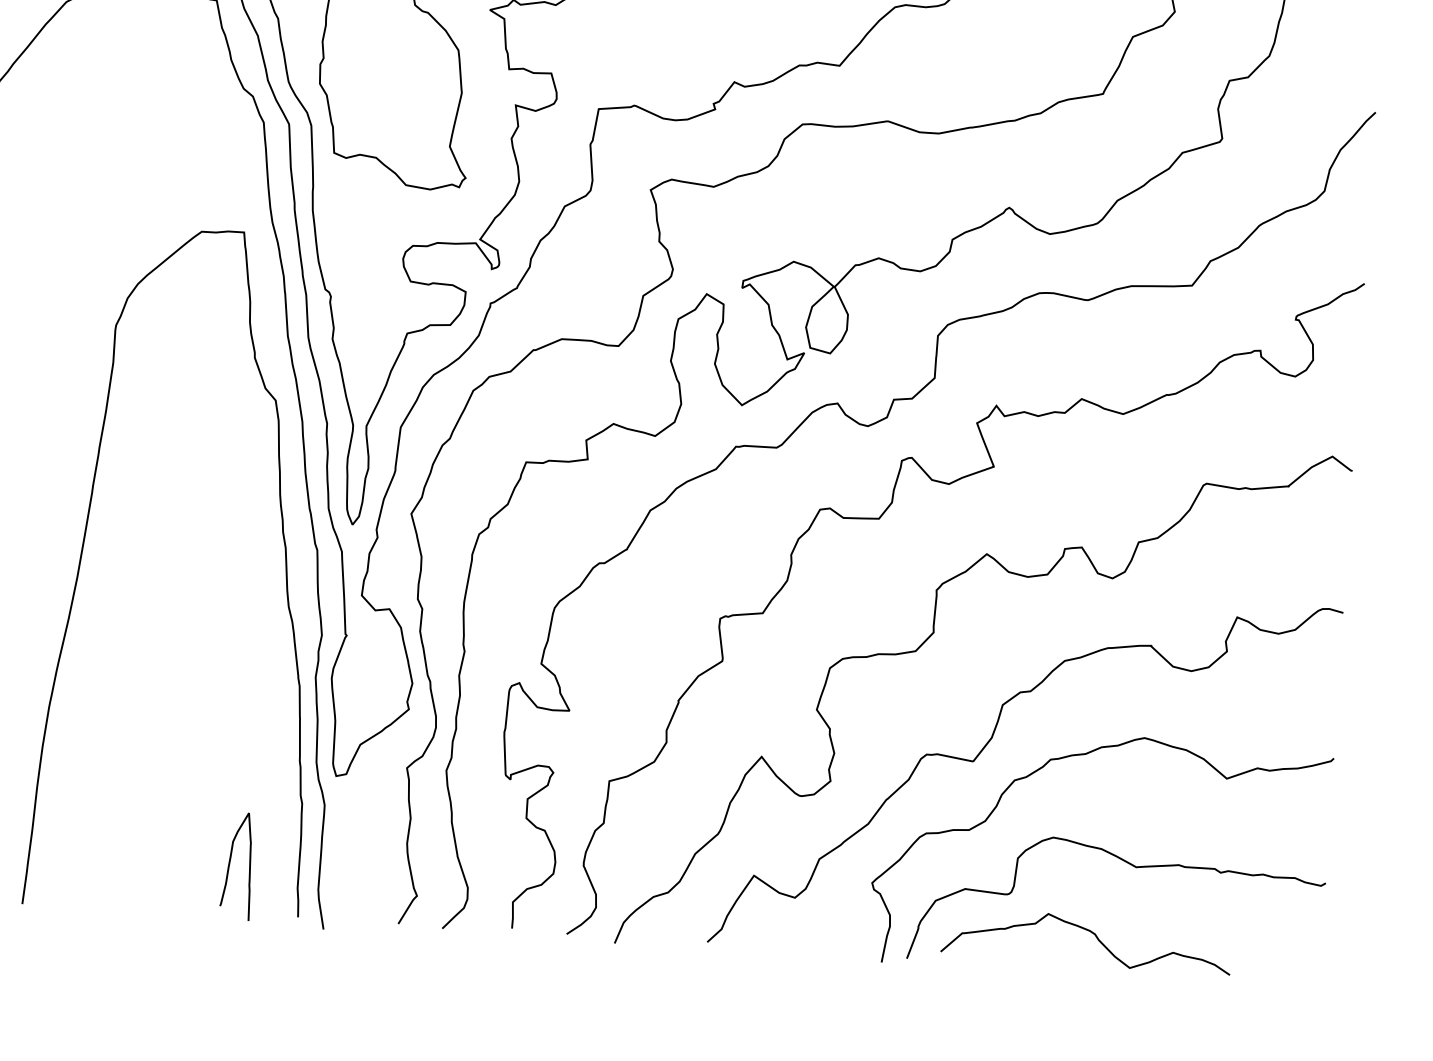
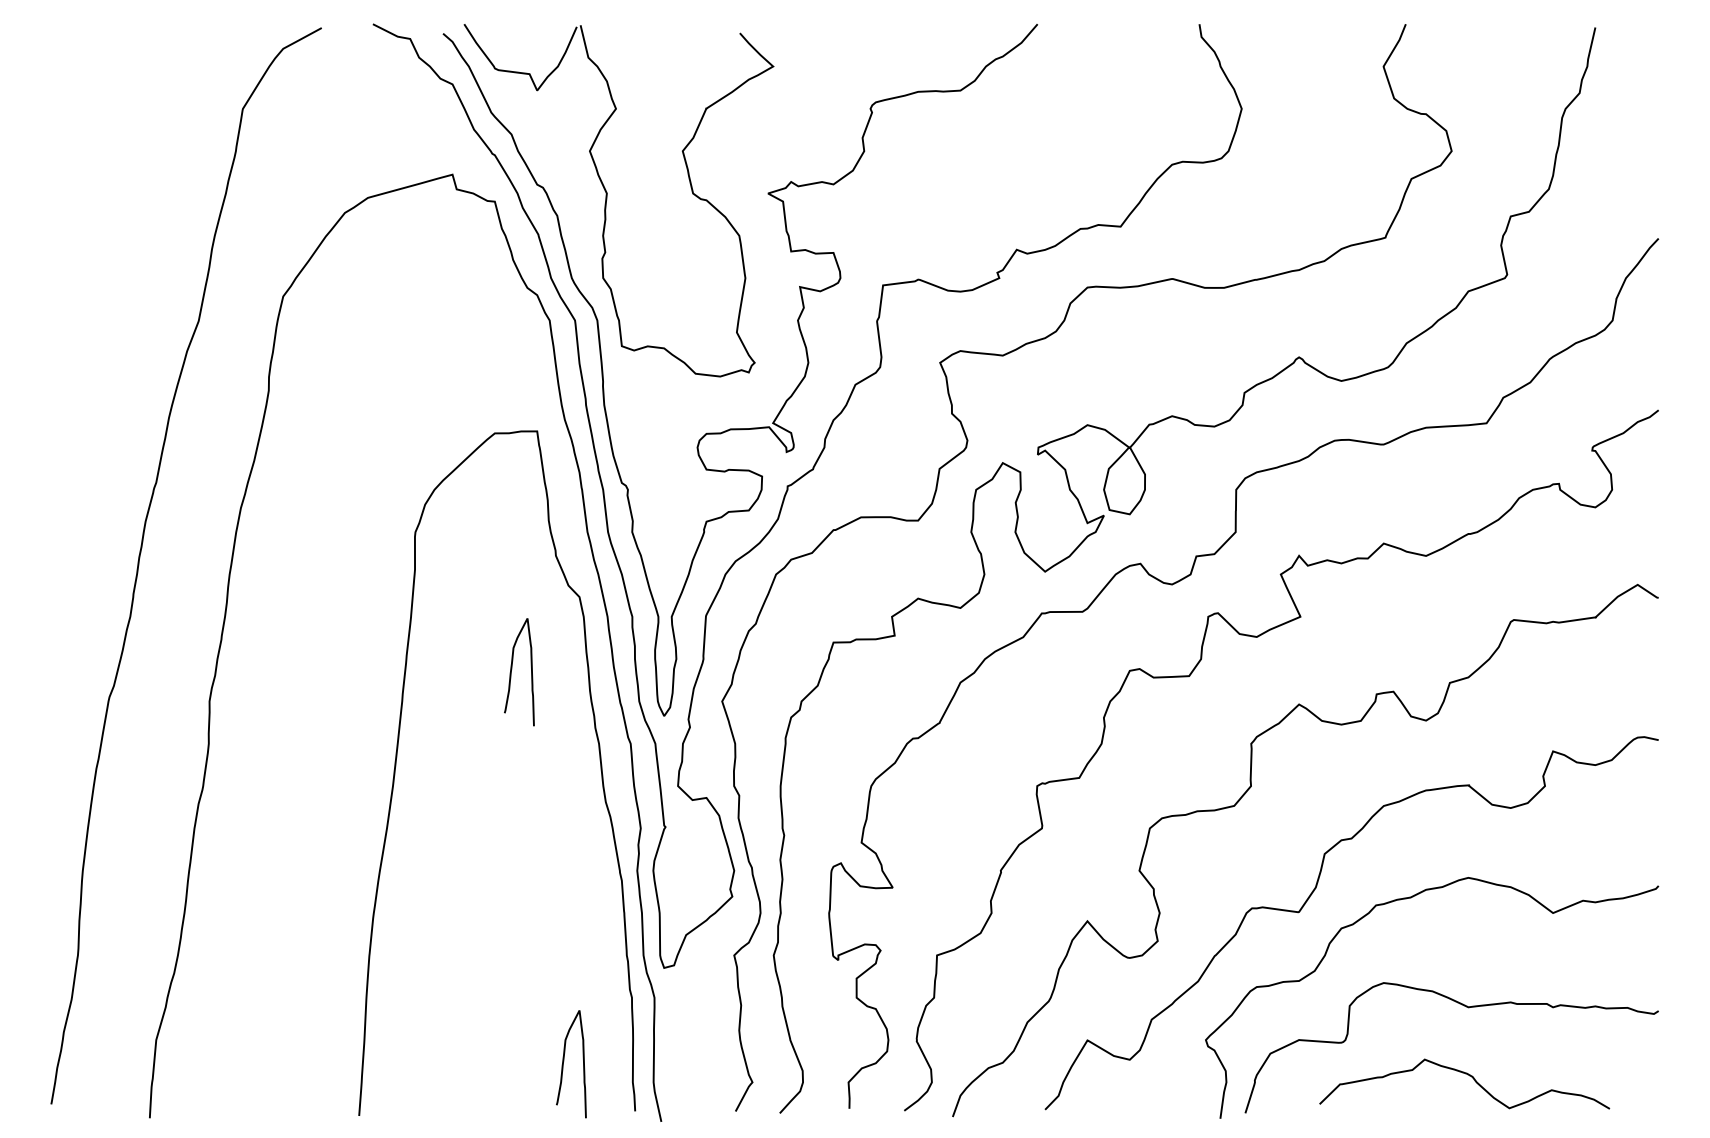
curve: (204, 468) -> (512, 669), added
curve: (1090, 932) -> (1467, 1075), moved

